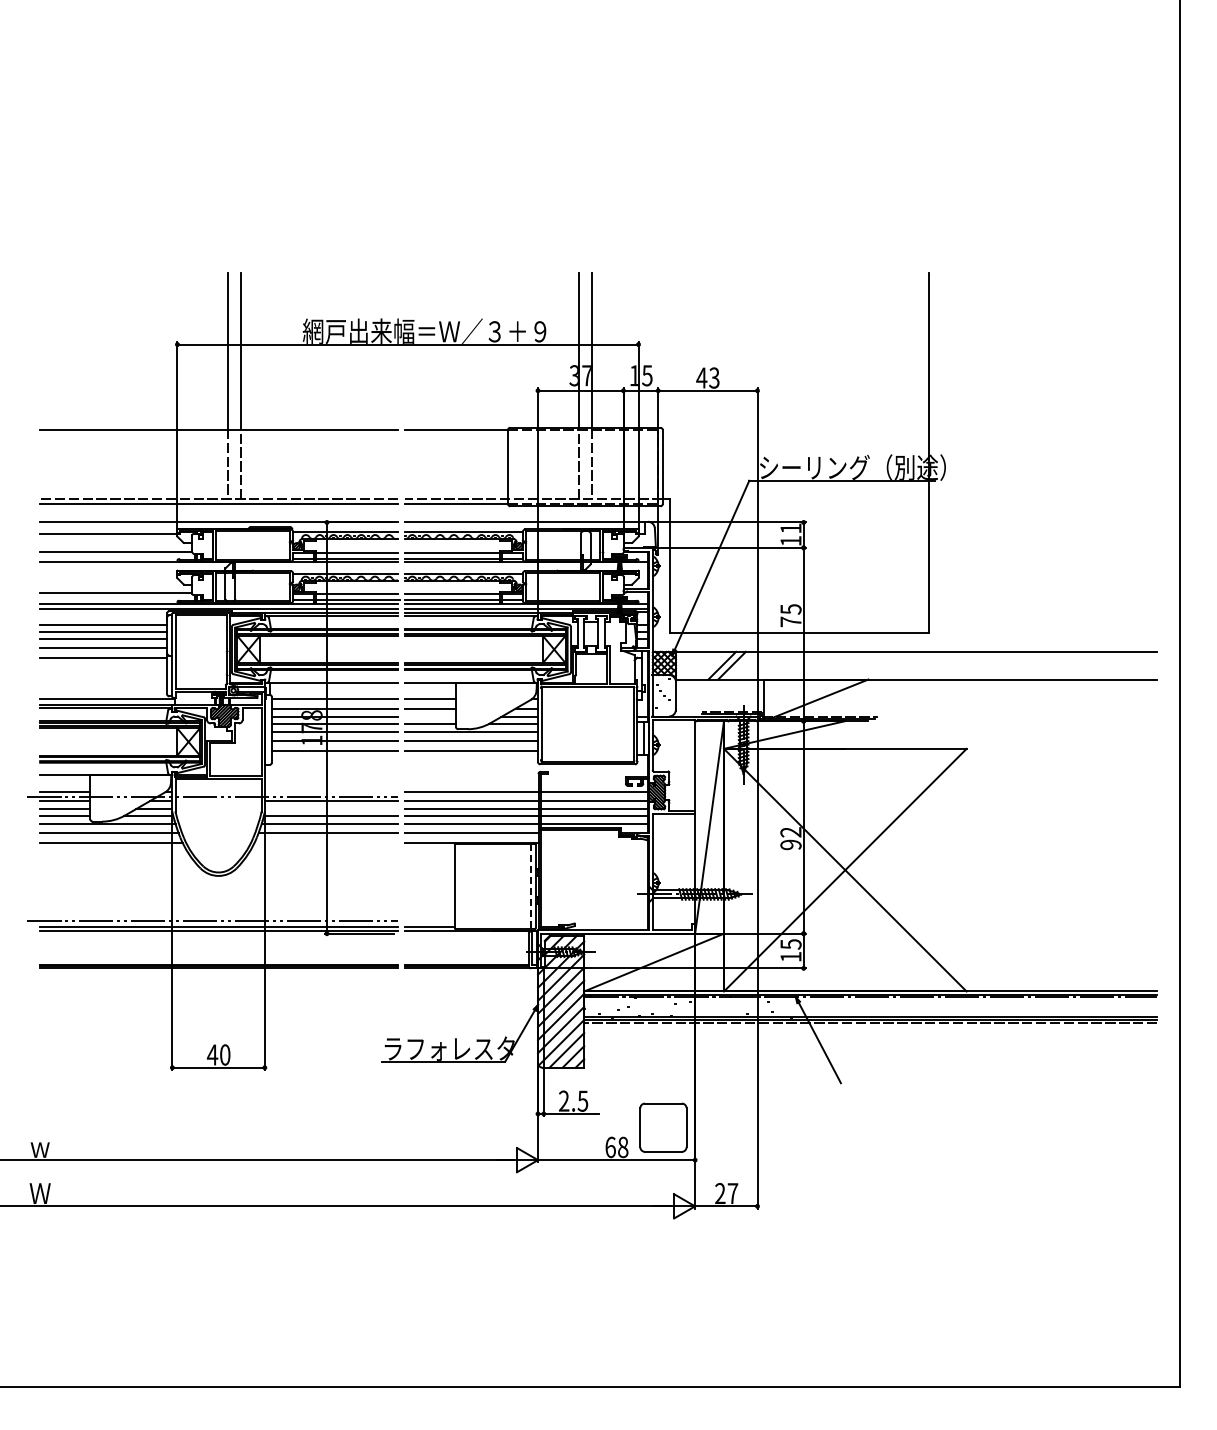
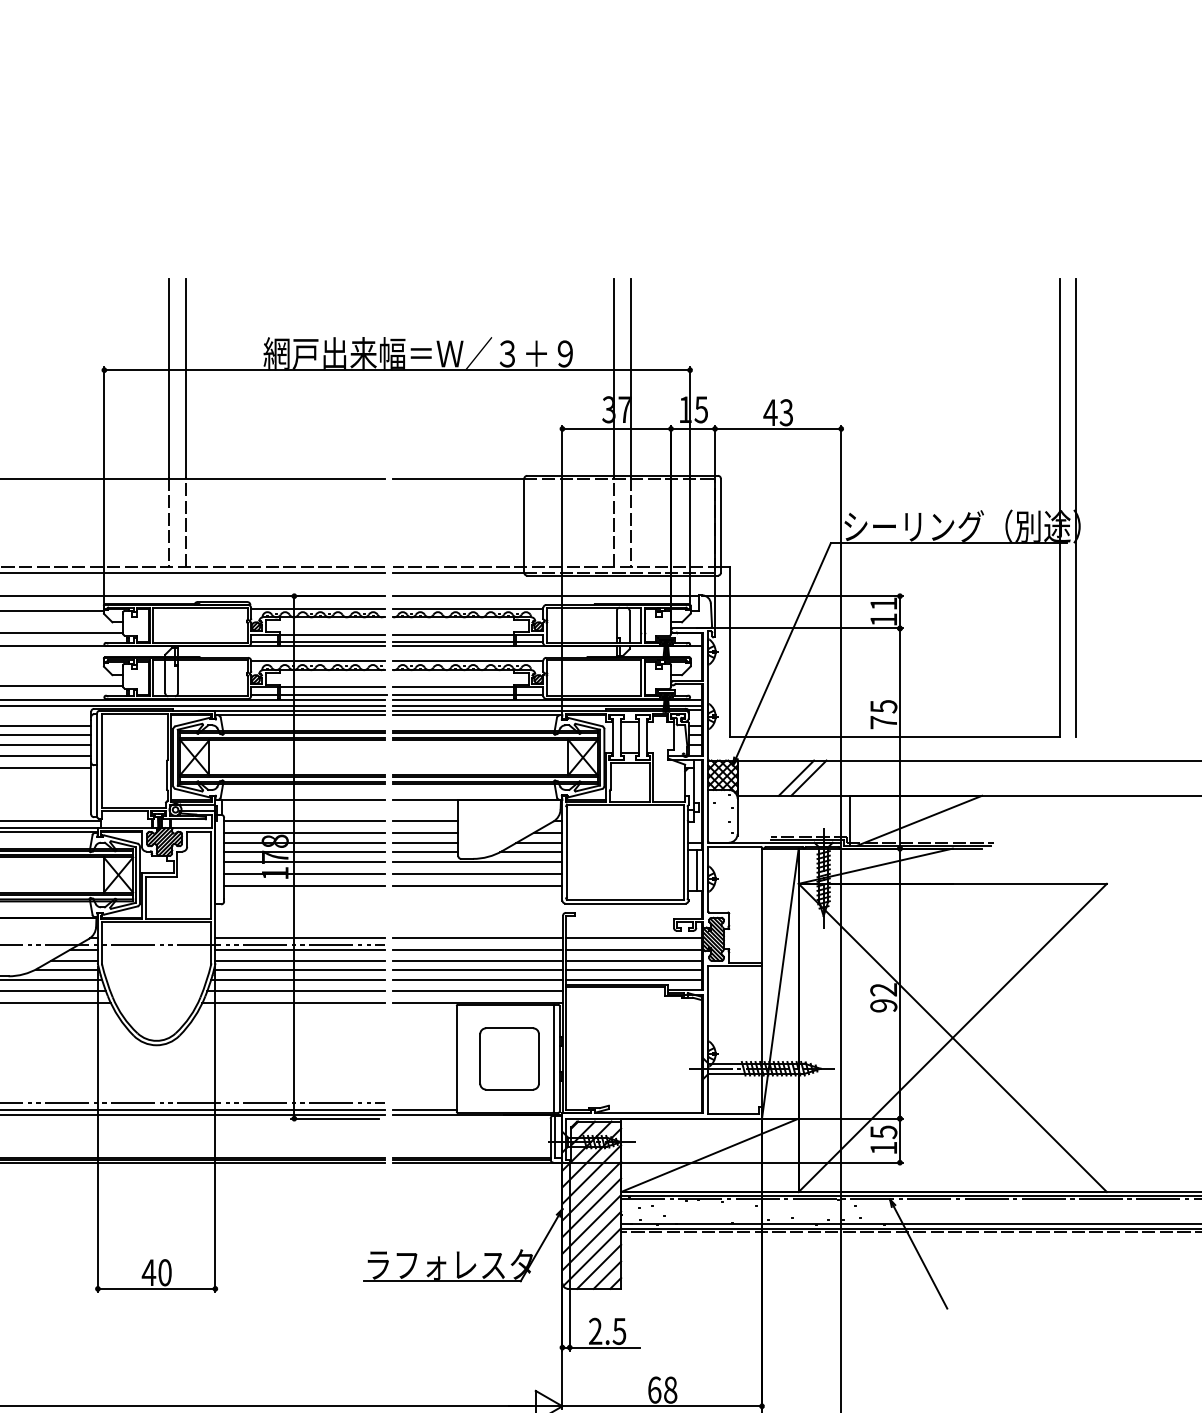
line: (942, 452) -> (1076, 507), added
line: (430, 717) -> (425, 843), added
line: (330, 791) -> (298, 937), added
line: (330, 809) -> (298, 960), added
line: (325, 842) -> (292, 1002), added
line: (531, 886) -> (554, 1058), dashed -> solid
part: (663, 1127) -> (509, 1058), moved

